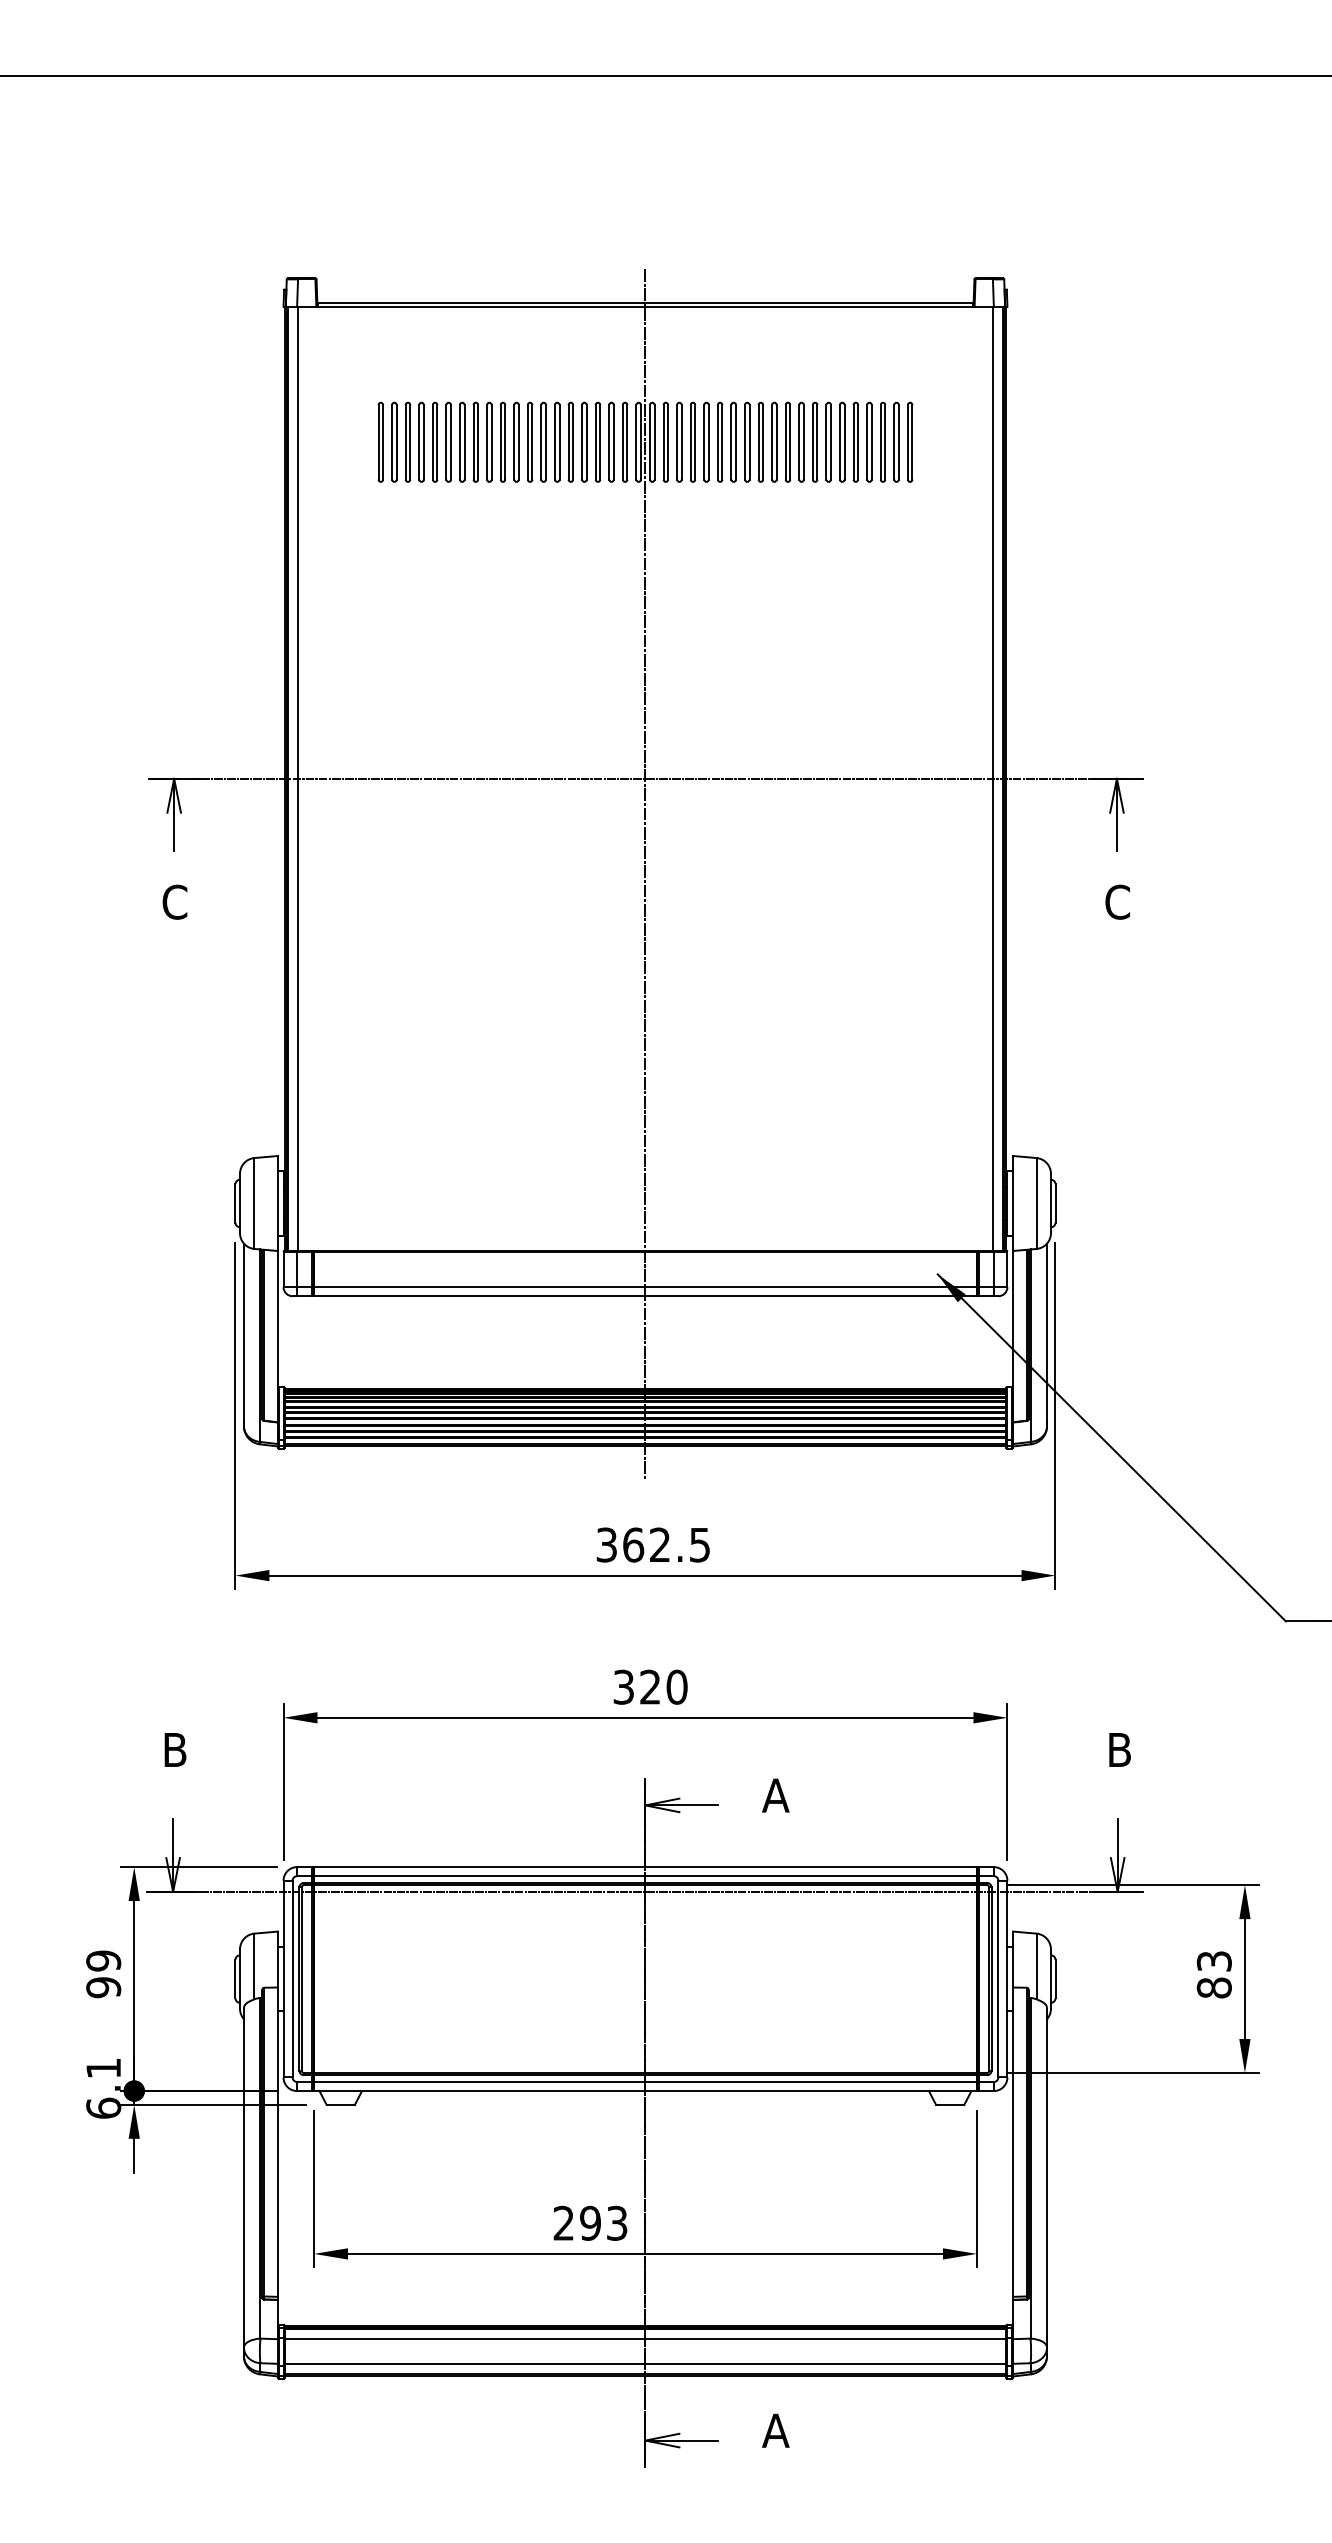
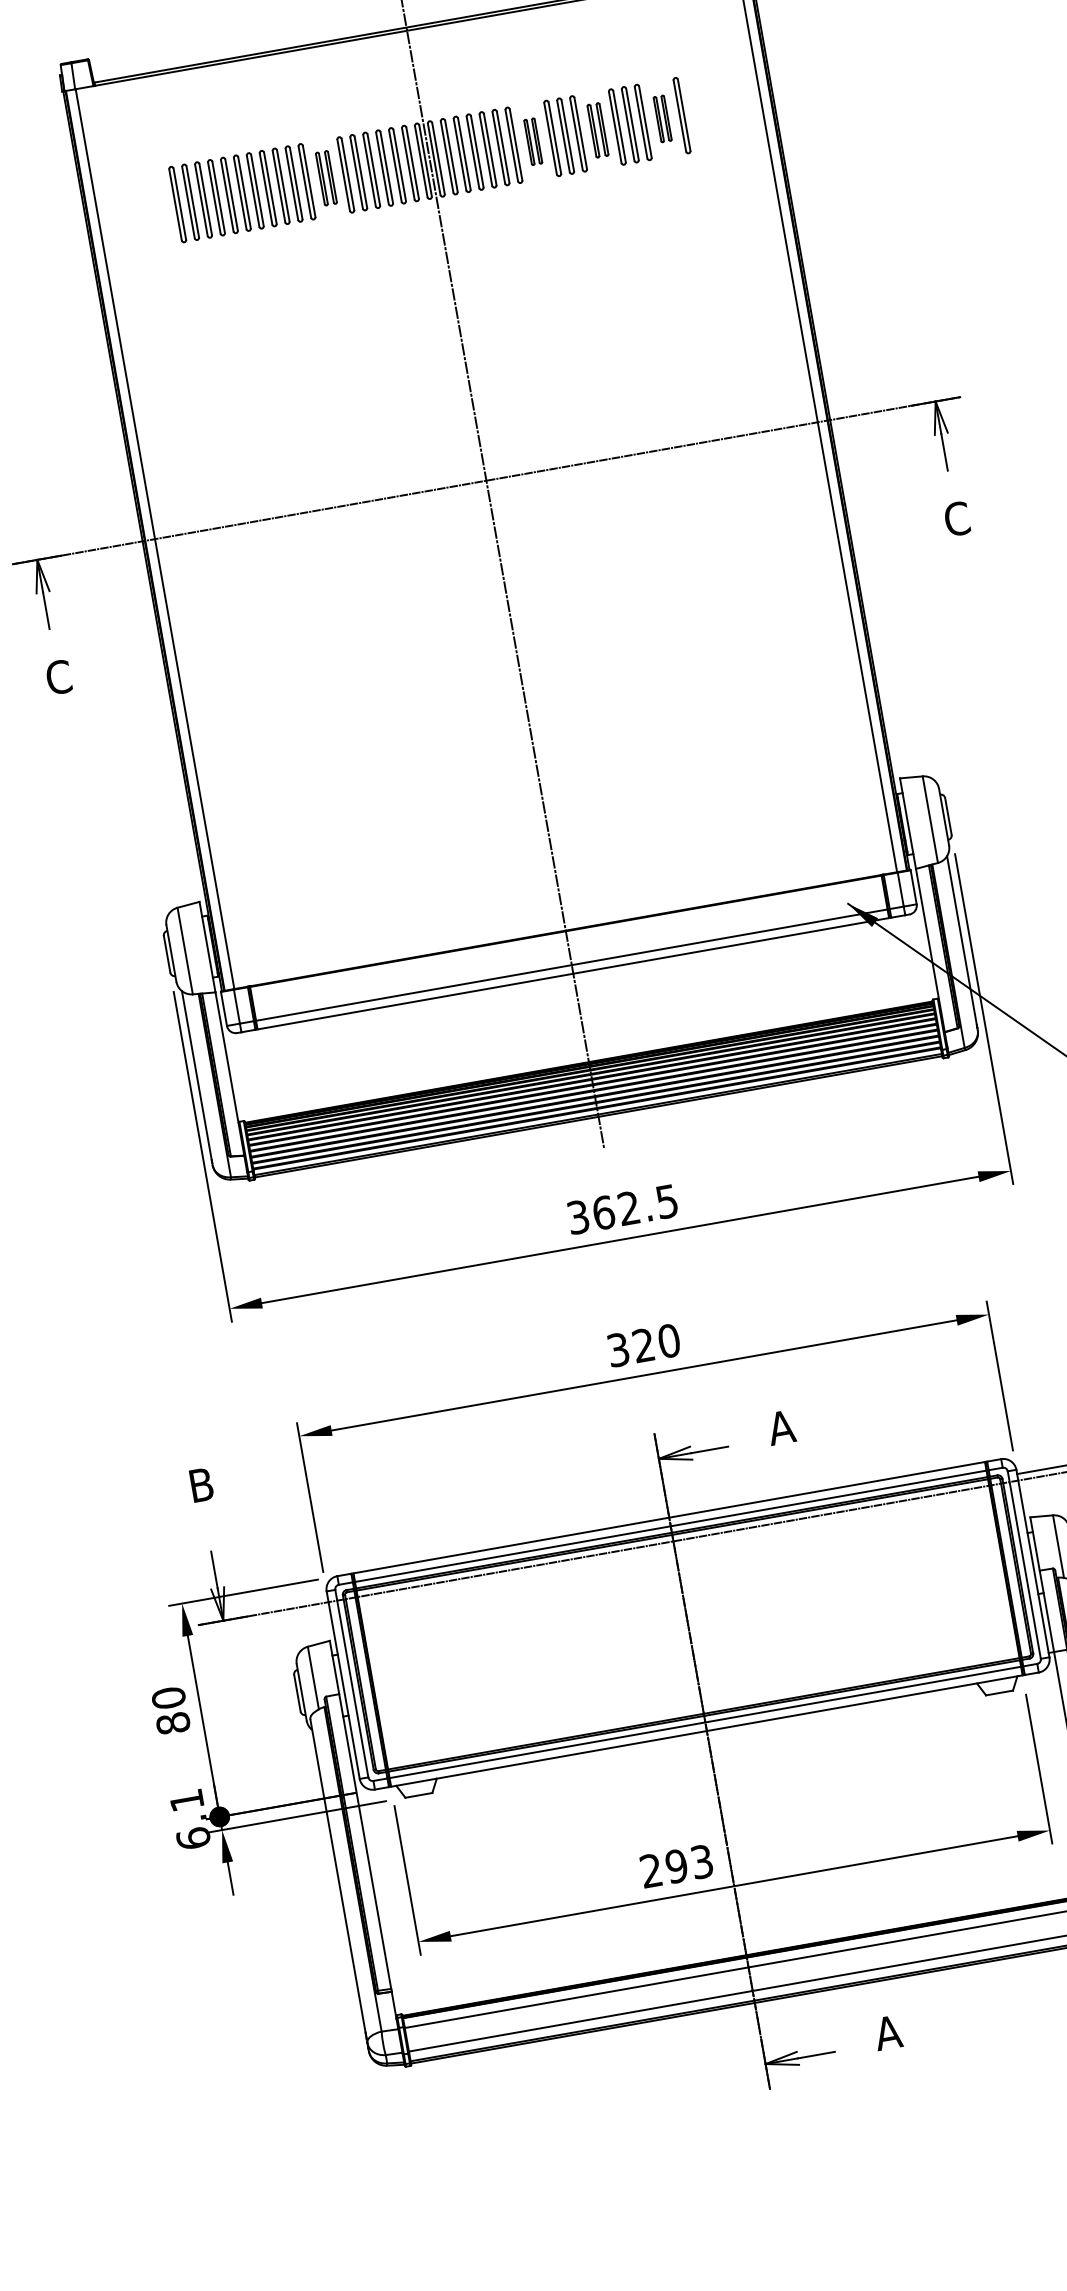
part: (536, 441) -> (325, 177), size x0.7
part: (753, 441) -> (532, 141), size x0.6
part: (821, 441) -> (597, 129), size x0.7
part: (889, 441) -> (662, 118), size x0.6
text: (103, 1974) -> (170, 1711), 99 -> 80

